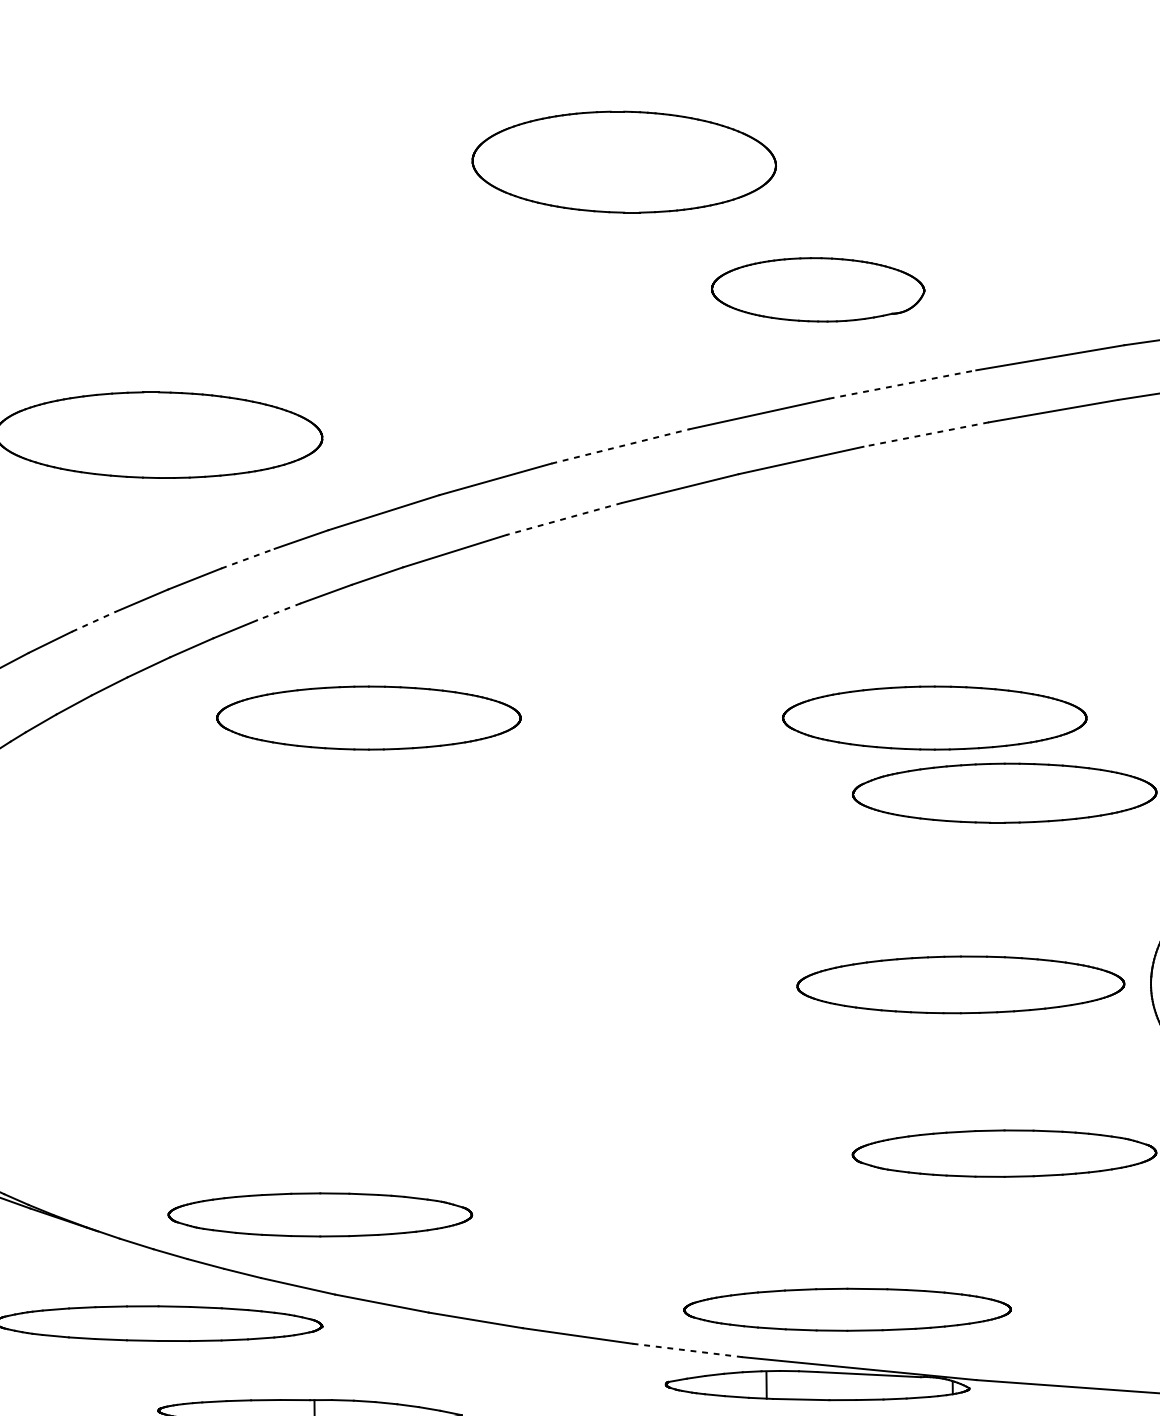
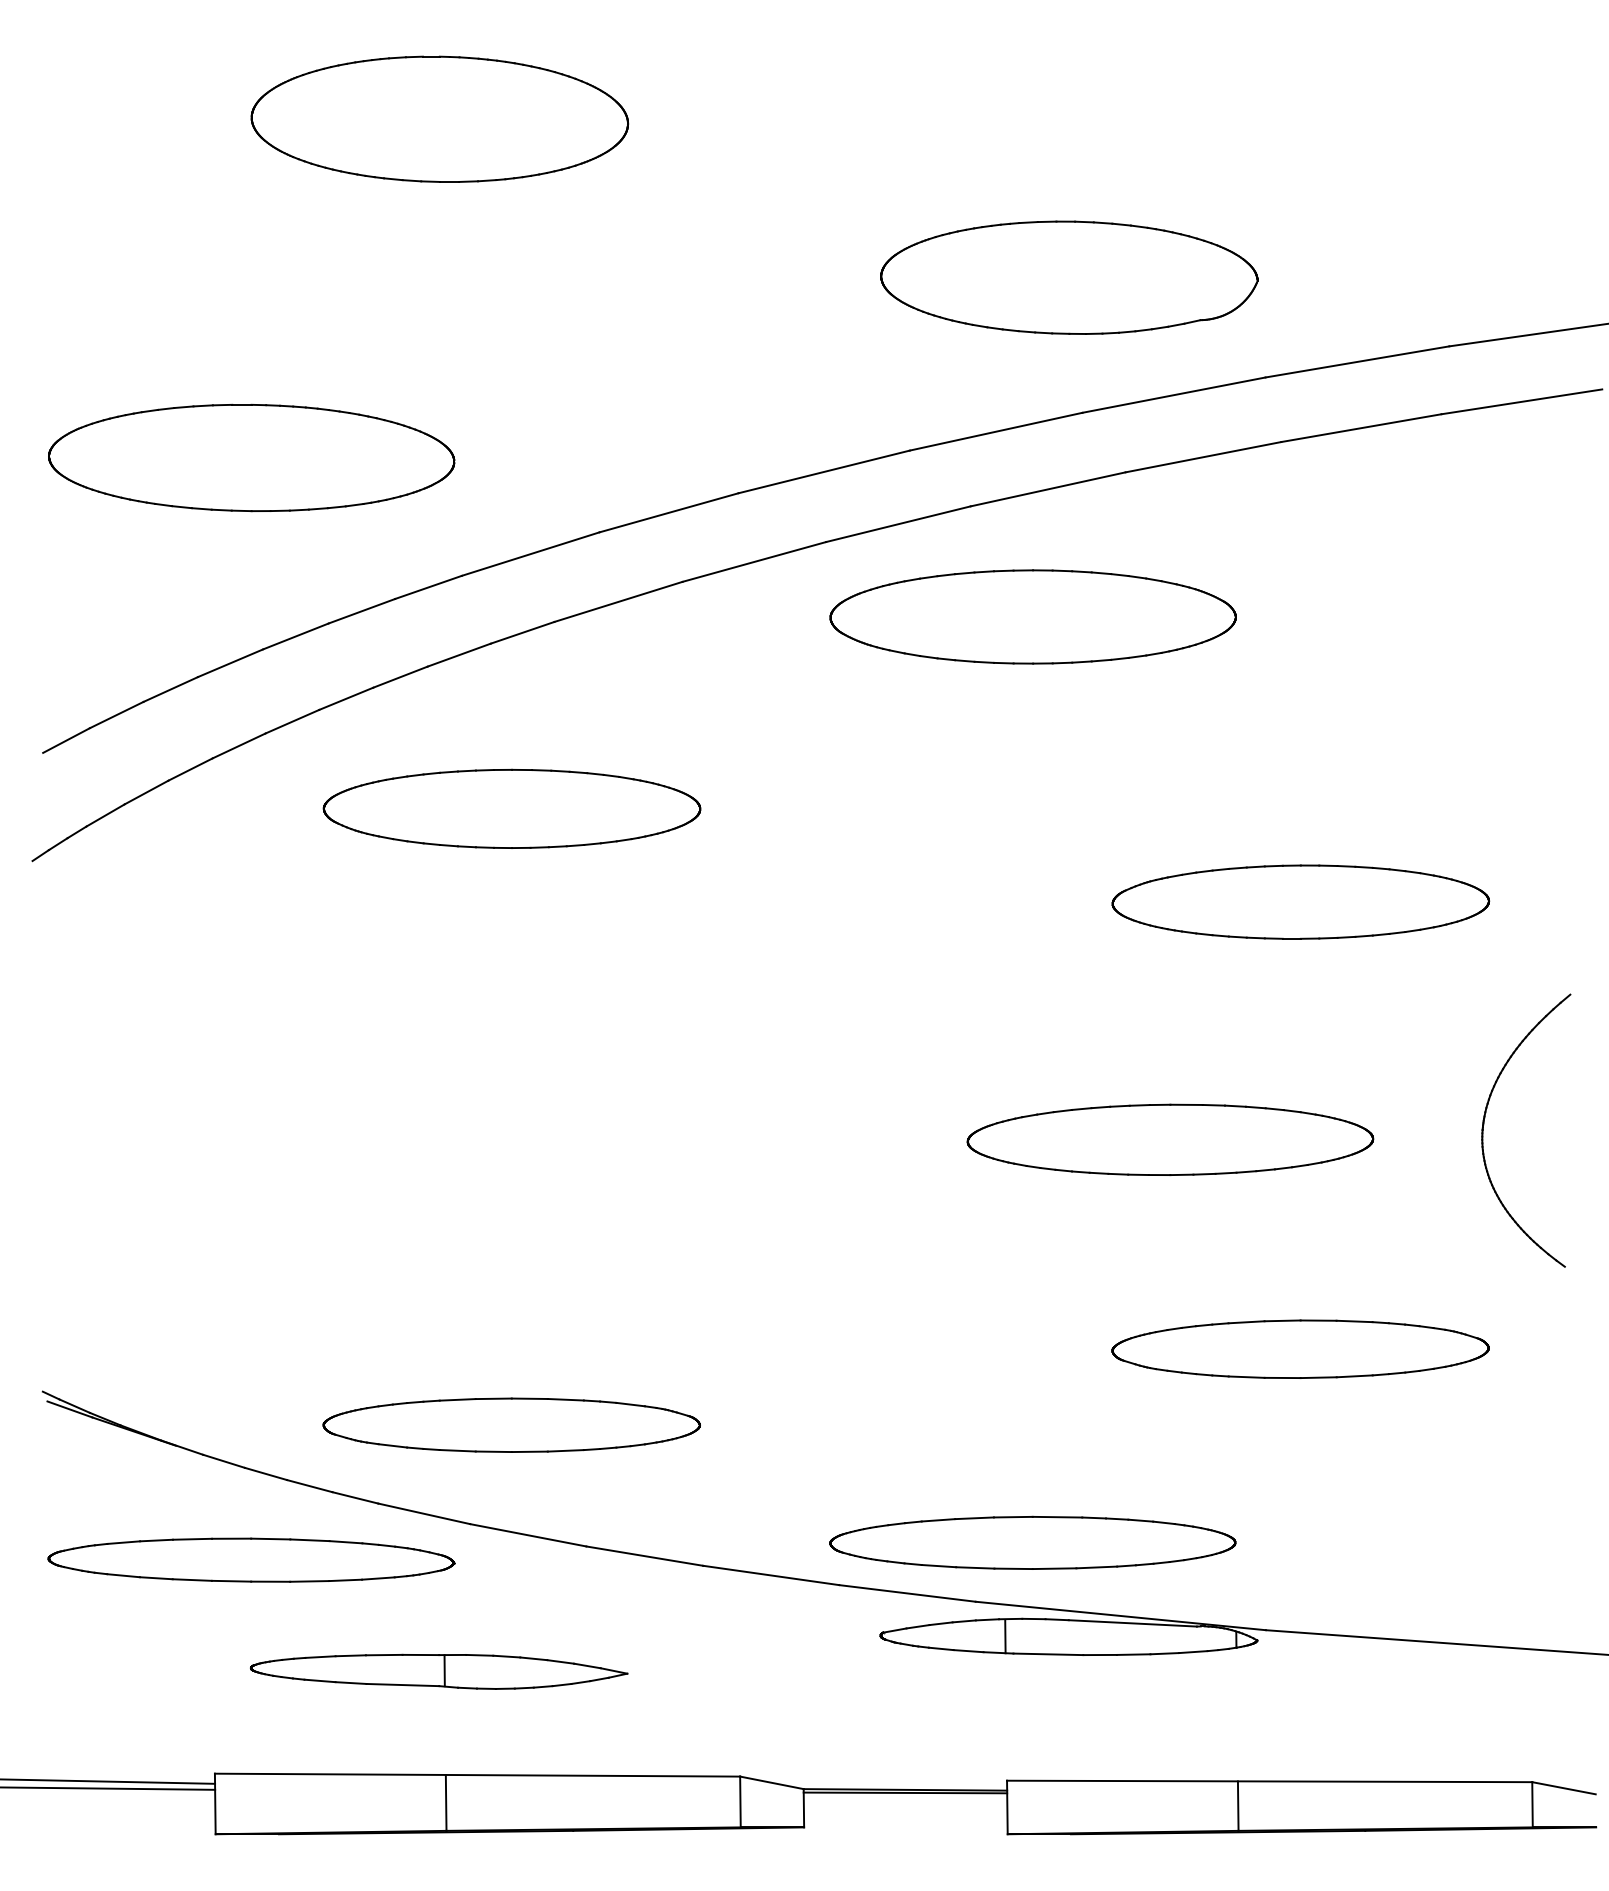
part: (623, 161) -> (439, 118), moved
part: (818, 289) -> (1069, 277), size x1.43
line: (902, 384) -> (1174, 395), dashed -> solid
line: (925, 434) -> (1202, 457), dashed -> solid
line: (620, 446) -> (824, 471), dashed -> solid
line: (563, 519) -> (753, 562), dashed -> solid
line: (248, 558) -> (362, 611), dashed -> solid
part: (788, 562) -> (1032, 616), added
line: (278, 612) -> (400, 677), dashed -> solid
line: (93, 621) -> (170, 689), dashed -> solid
part: (934, 717) -> (1213, 808), removed
part: (960, 984) -> (1170, 1139), moved
part: (320, 1214) -> (511, 1424), moved
part: (847, 1309) -> (1032, 1542), moved
line: (687, 1350) -> (907, 1593), dashed -> solid

